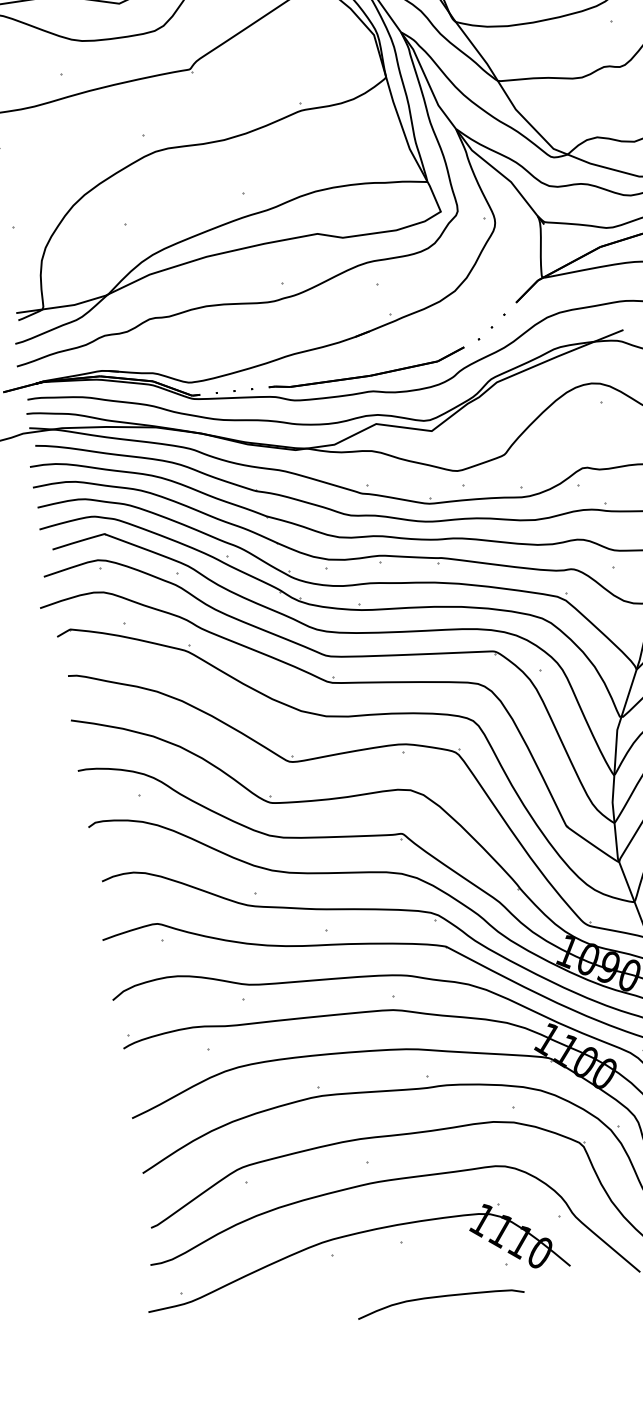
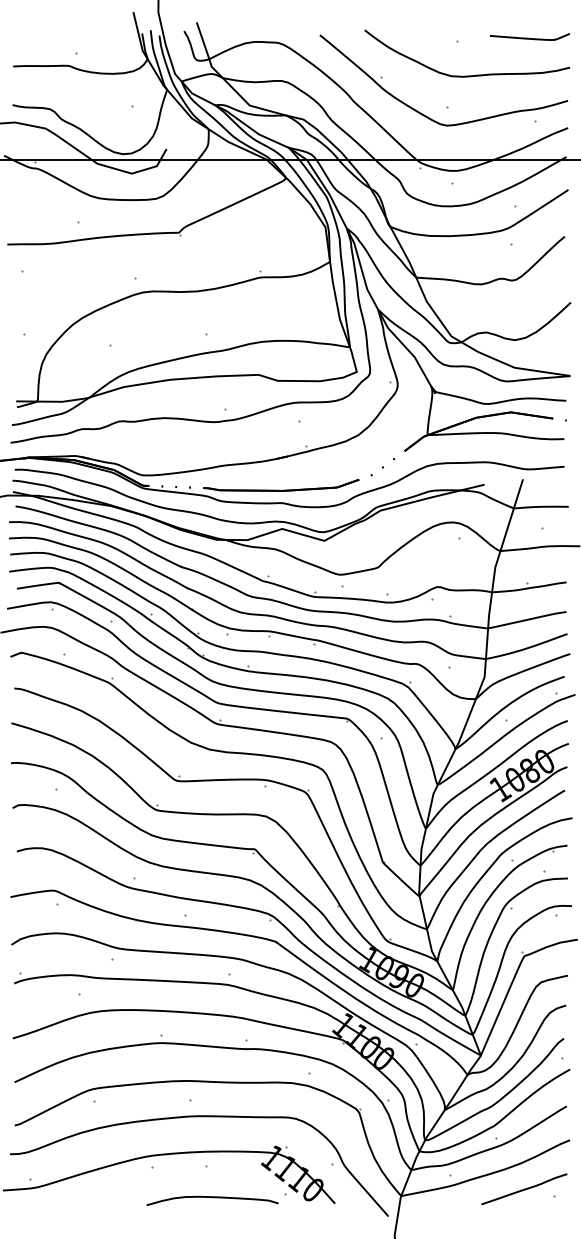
curve: (440, 1298) -> (212, 1198), moved

